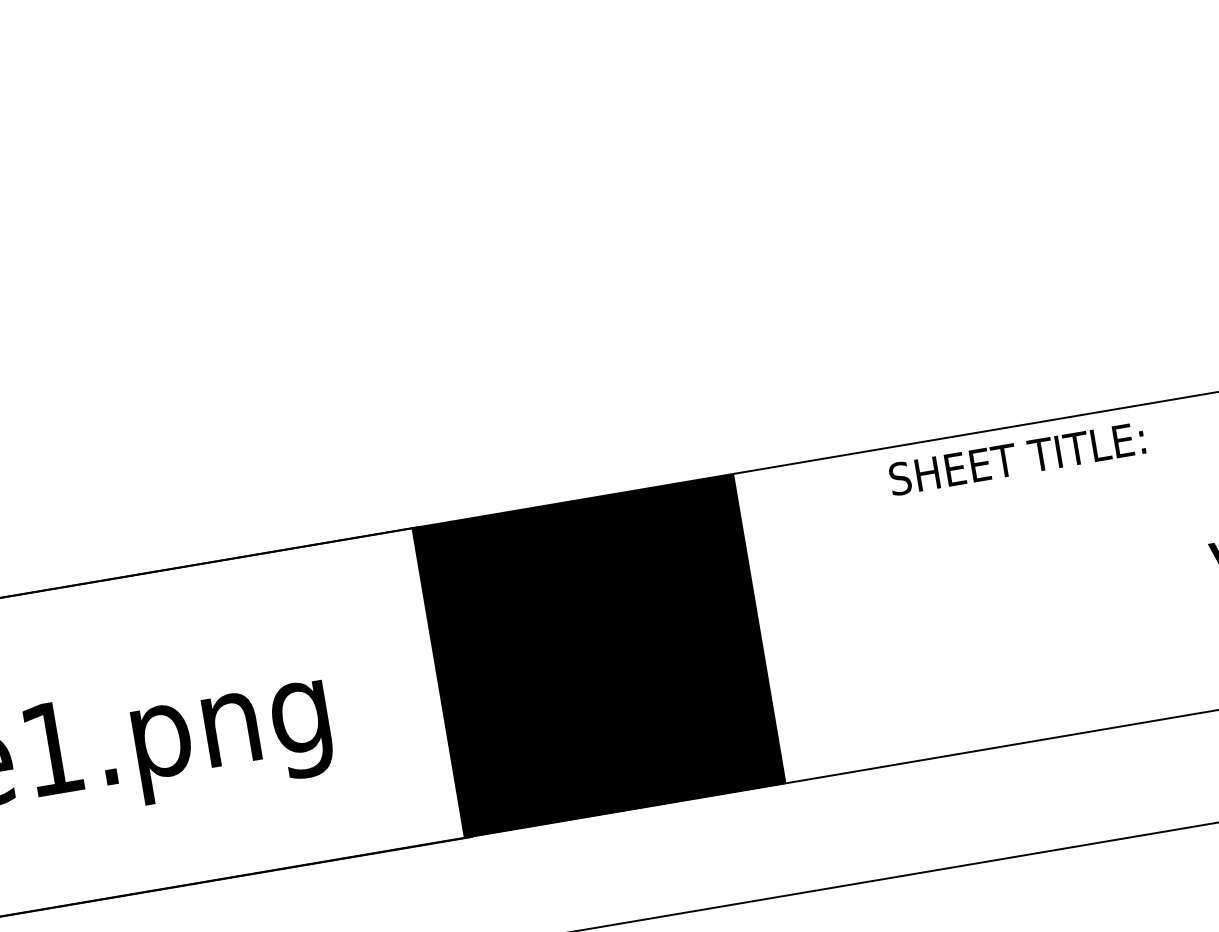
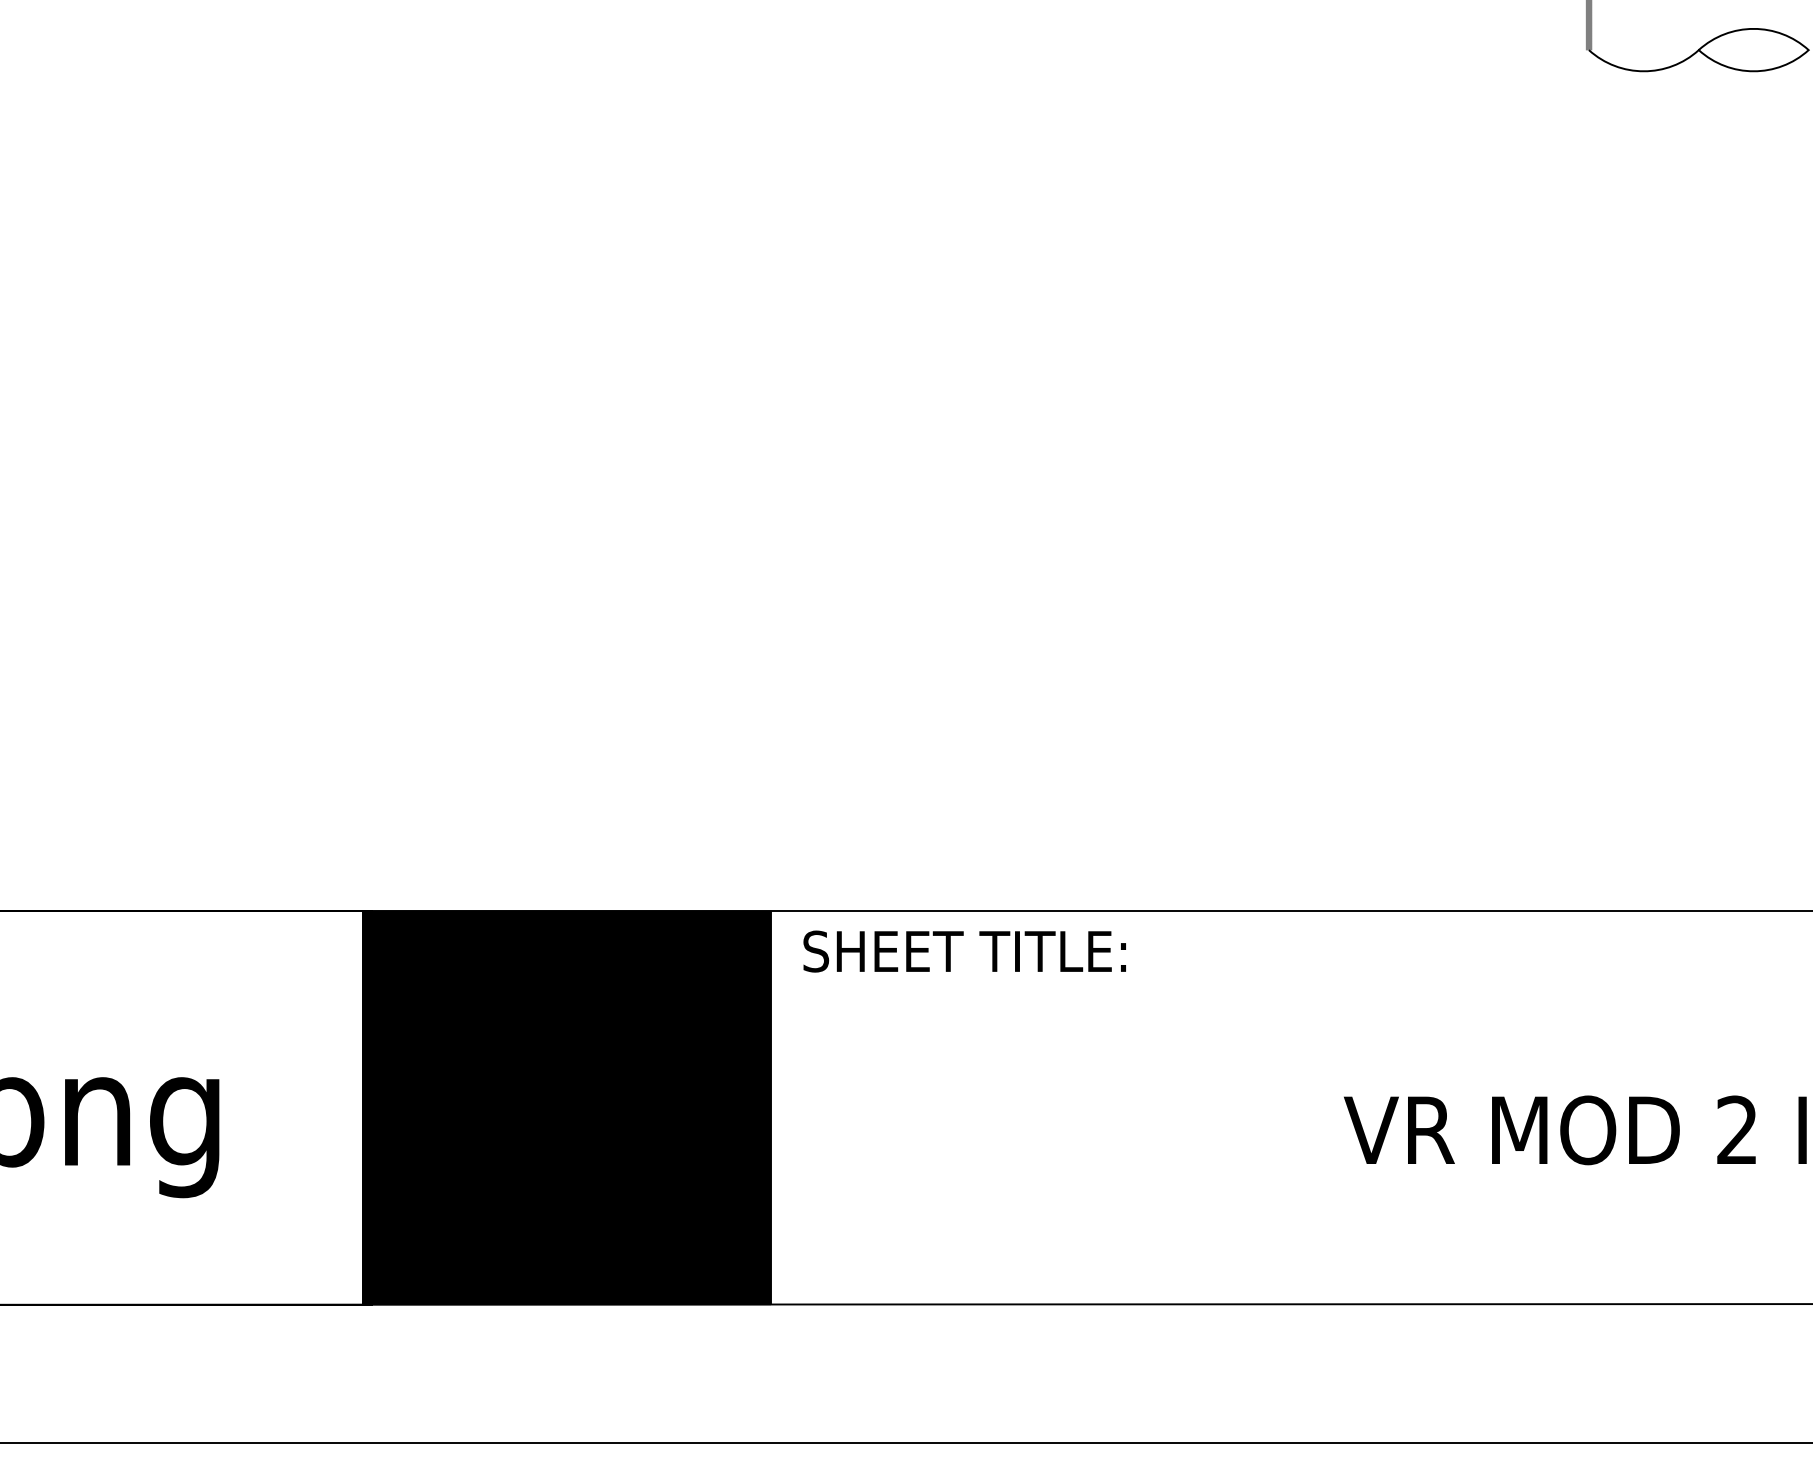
text: (1016, 458) -> (964, 951), moved

